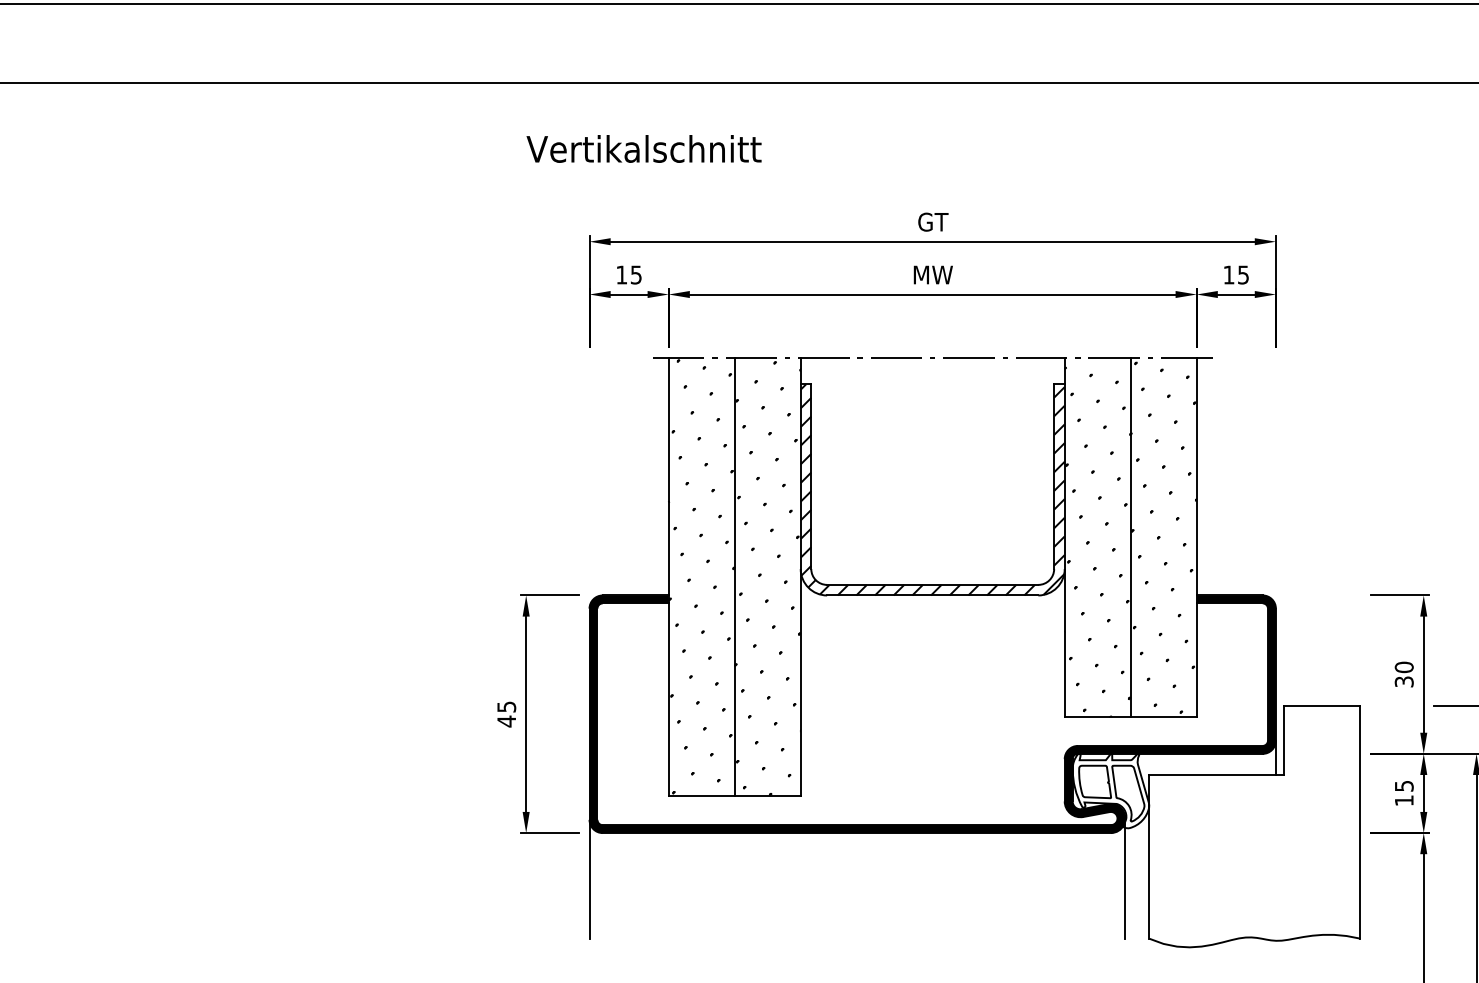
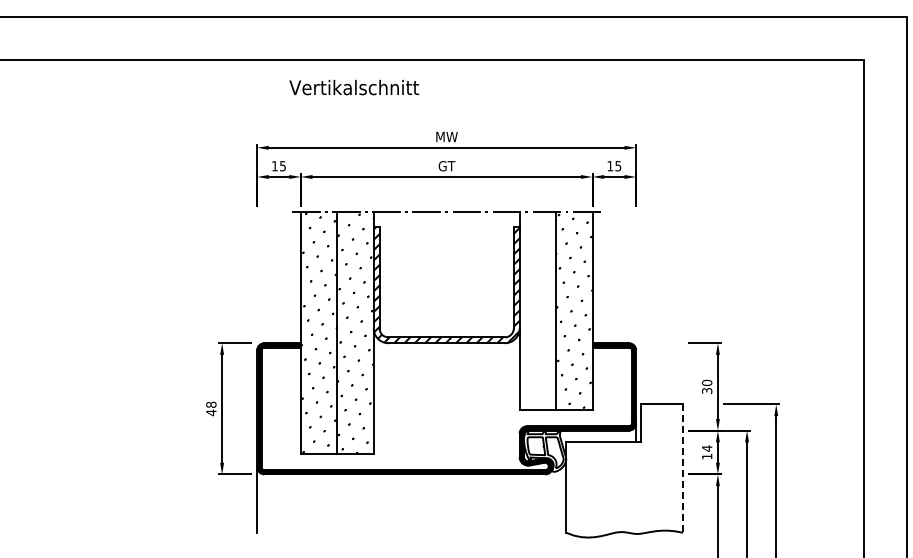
text: (644, 148) -> (354, 87), moved
text: (932, 221) -> (446, 136), GT -> MW
text: (932, 275) -> (446, 166), MW -> GT
hatch: (1097, 541) -> (537, 313), removed
text: (506, 706) -> (211, 404), 45 -> 48
text: (1404, 786) -> (707, 448), 15 -> 14
line: (1359, 824) -> (682, 469), solid -> dashed
line: (1126, 878) -> (553, 499), removed

